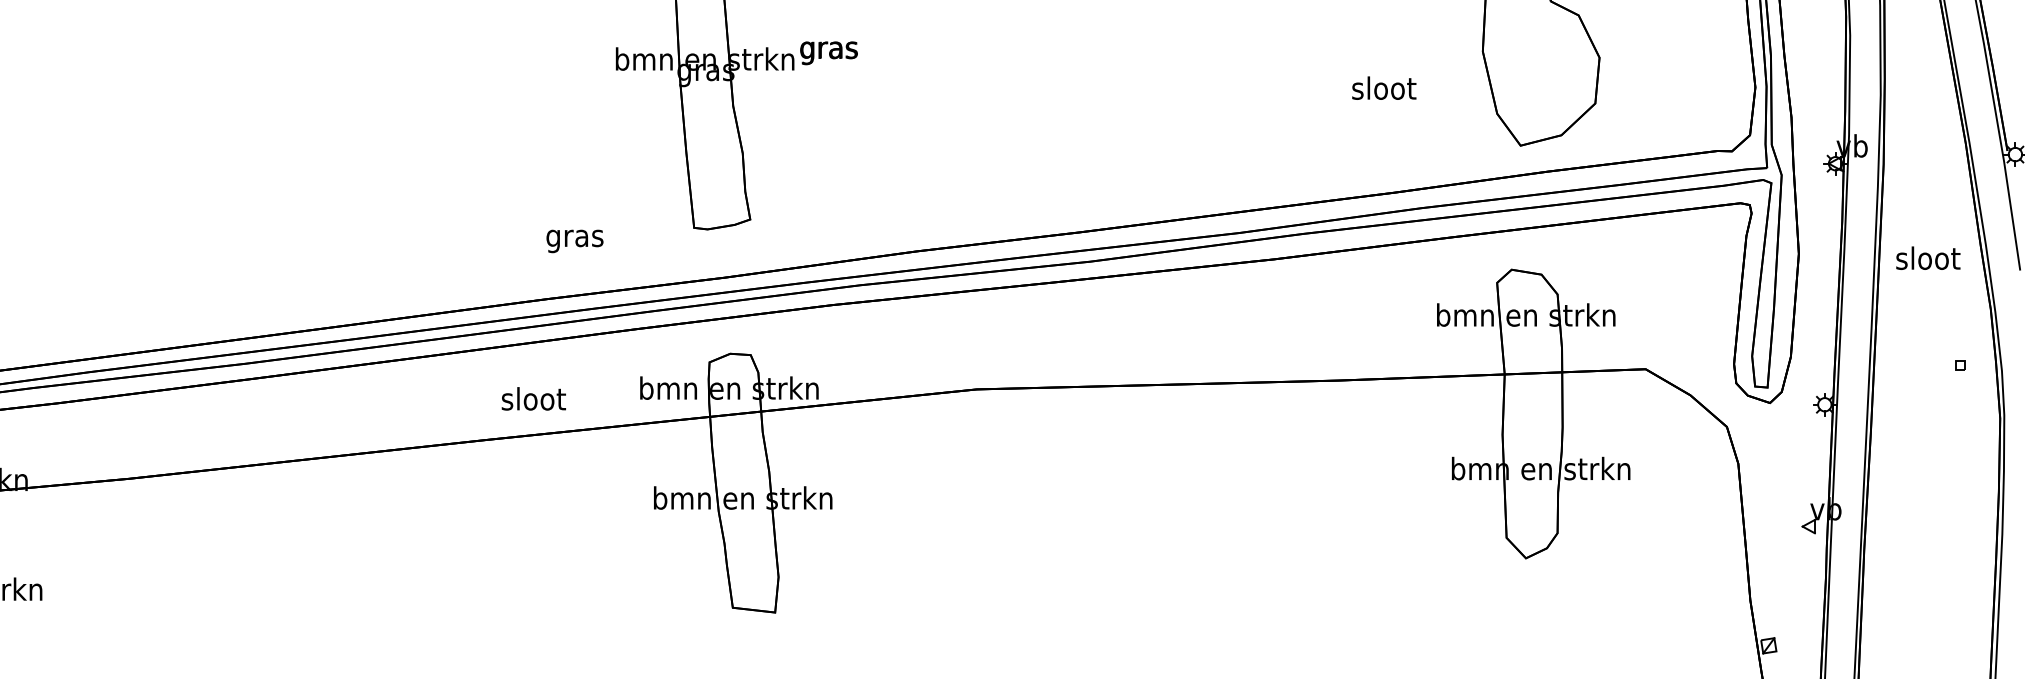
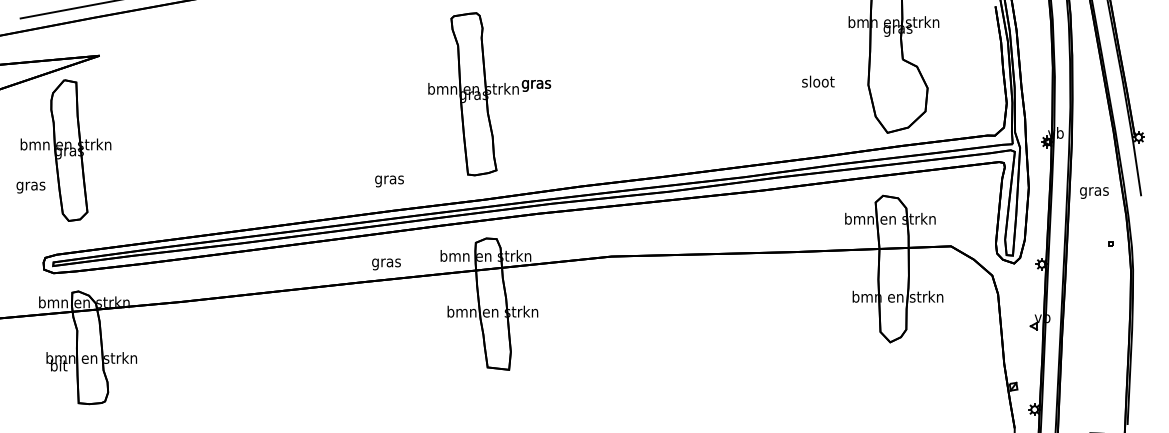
text: (1384, 87) -> (818, 81), moved
text: (574, 241) -> (389, 181), moved
text: (1928, 261) -> (1094, 191), sloot -> gras
text: (533, 401) -> (386, 262), sloot -> gras

